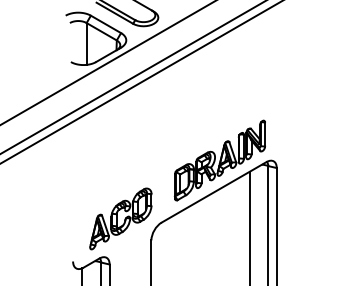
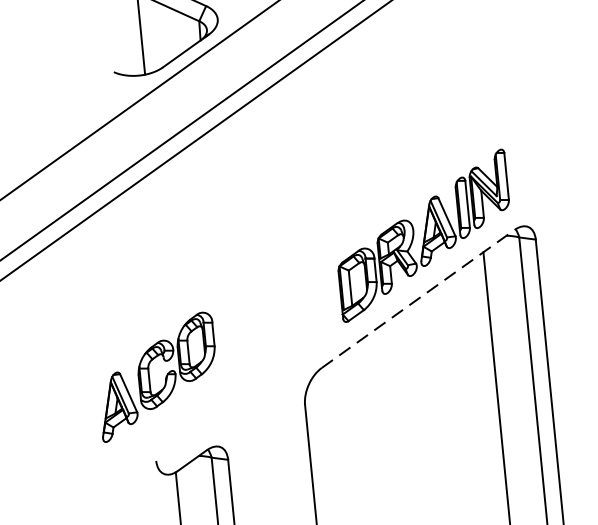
line: (214, 192) -> (418, 299), solid -> dashed
part: (120, 218) -> (156, 376), moved

